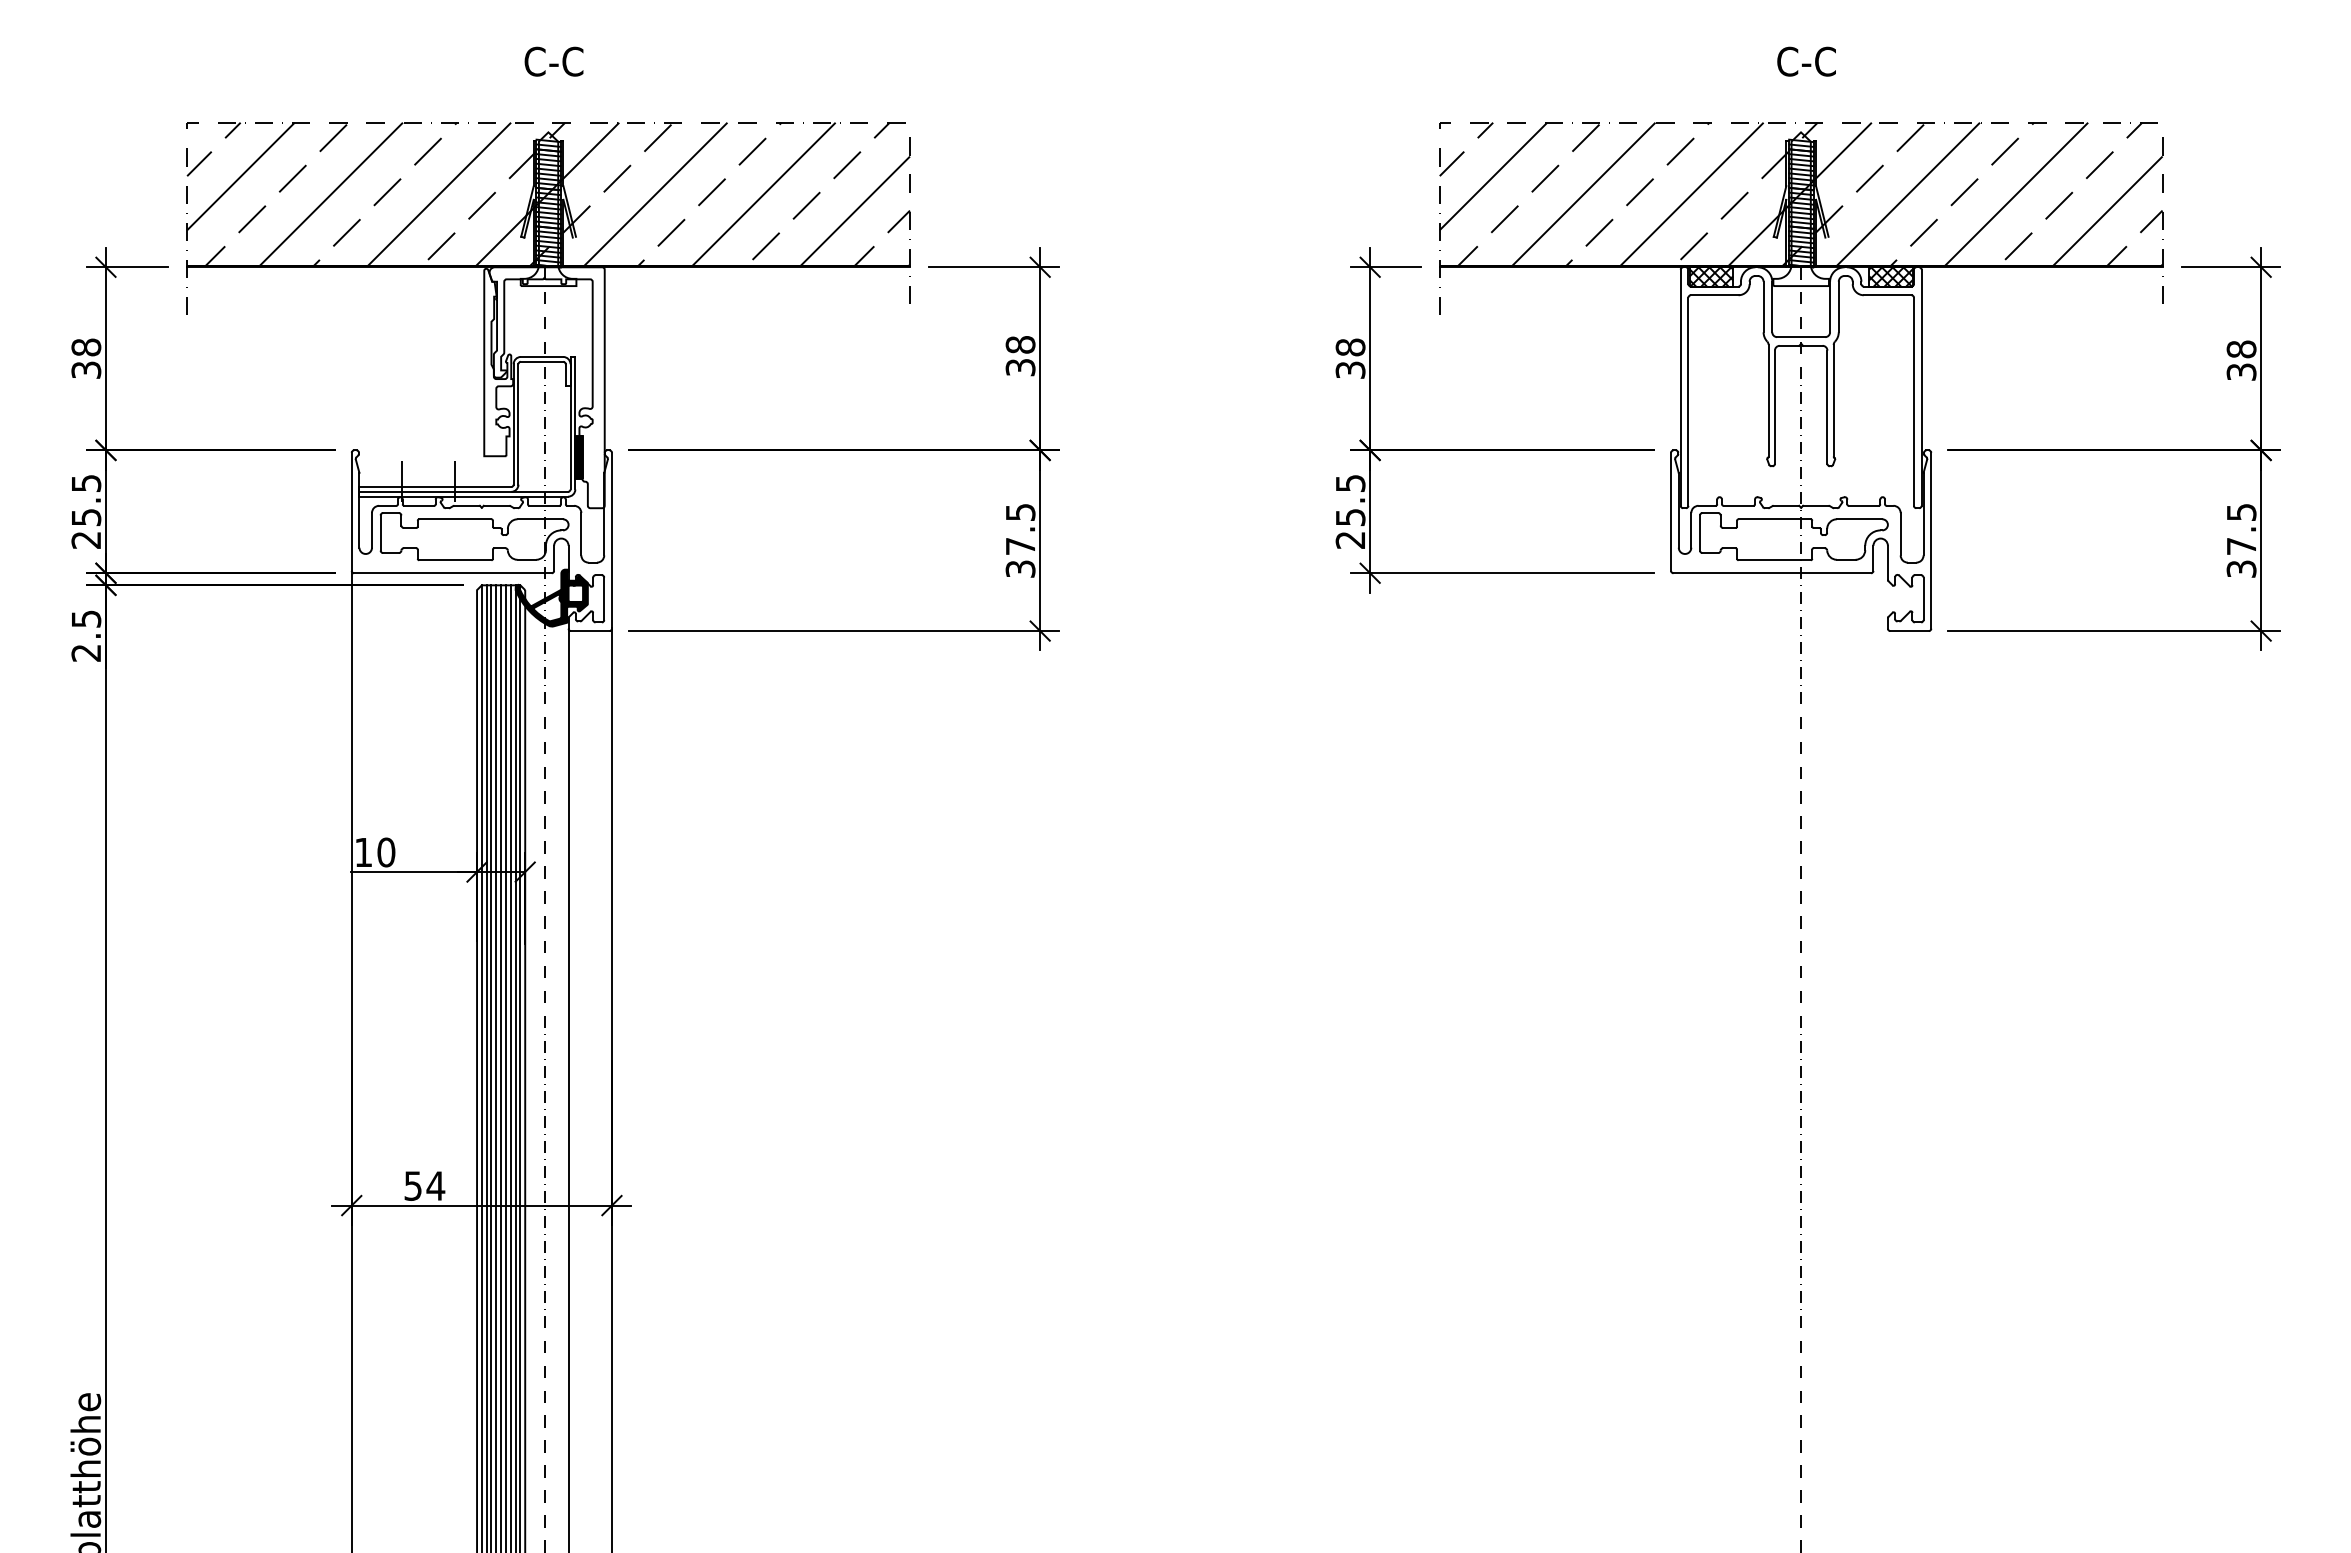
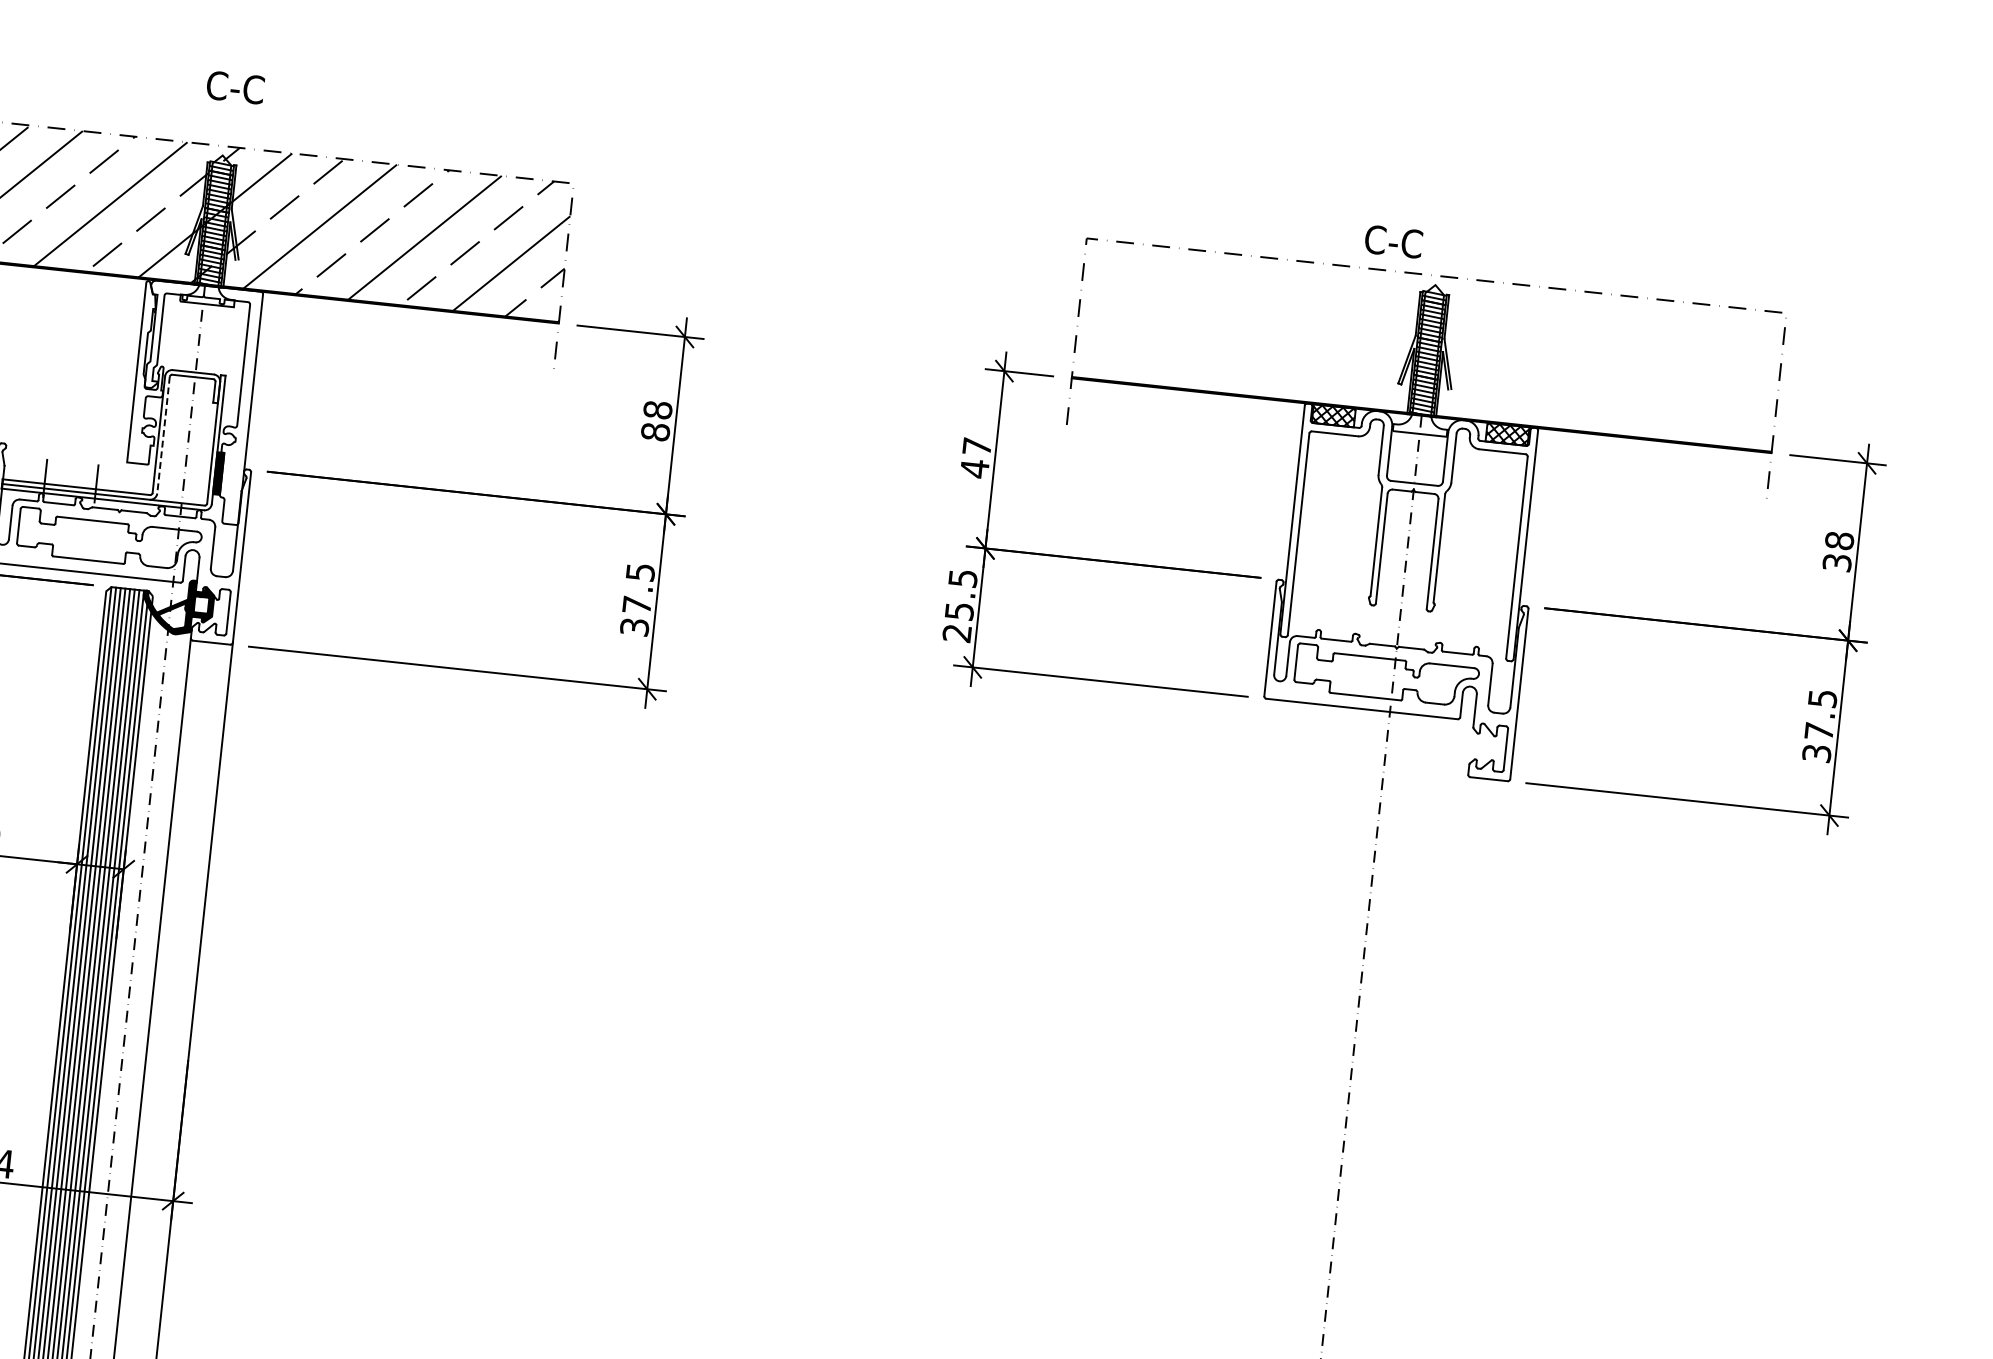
text: (1806, 61) -> (1393, 241), moved
hatch: (1800, 194) -> (1428, 345), removed
text: (1350, 358) -> (975, 457), 38 -> 47
text: (1020, 367) -> (655, 431), 38 -> 88
line: (518, 424) -> (163, 435), solid -> dashed

